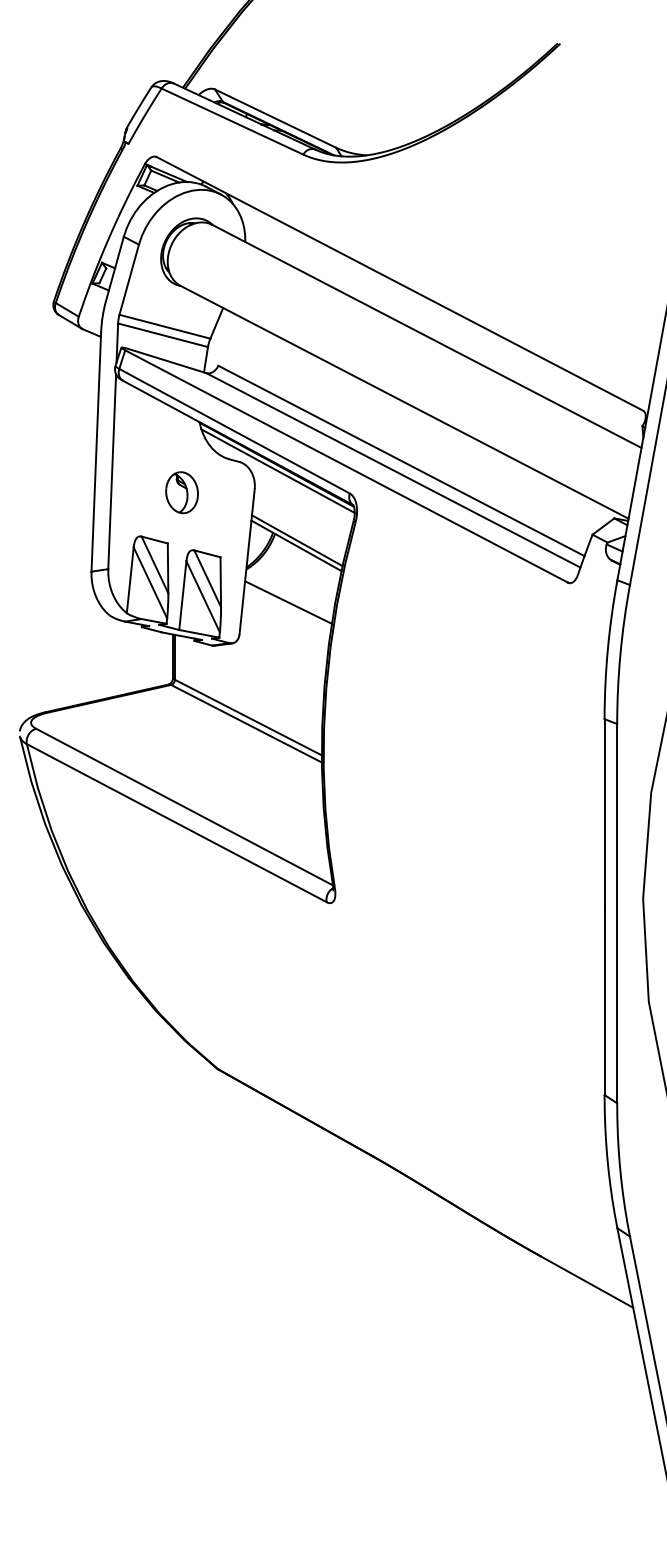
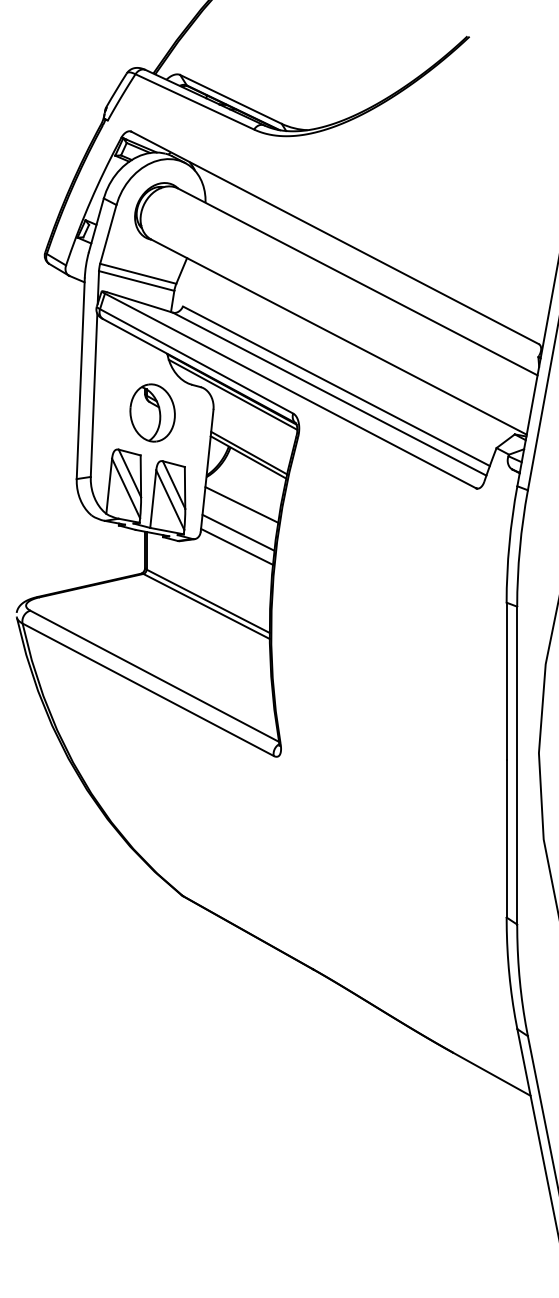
part: (181, 492) -> (152, 412), size x1.67
line: (284, 635) -> (238, 532), added
line: (282, 652) -> (236, 546), added

